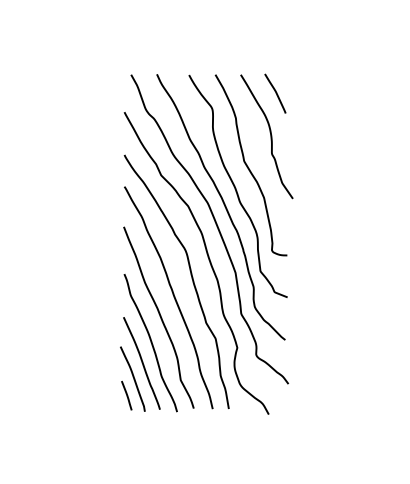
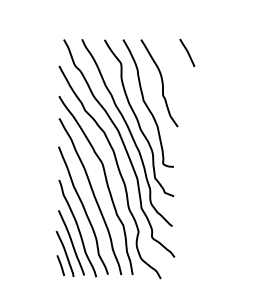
curve: (275, 93) -> (187, 52), moved

